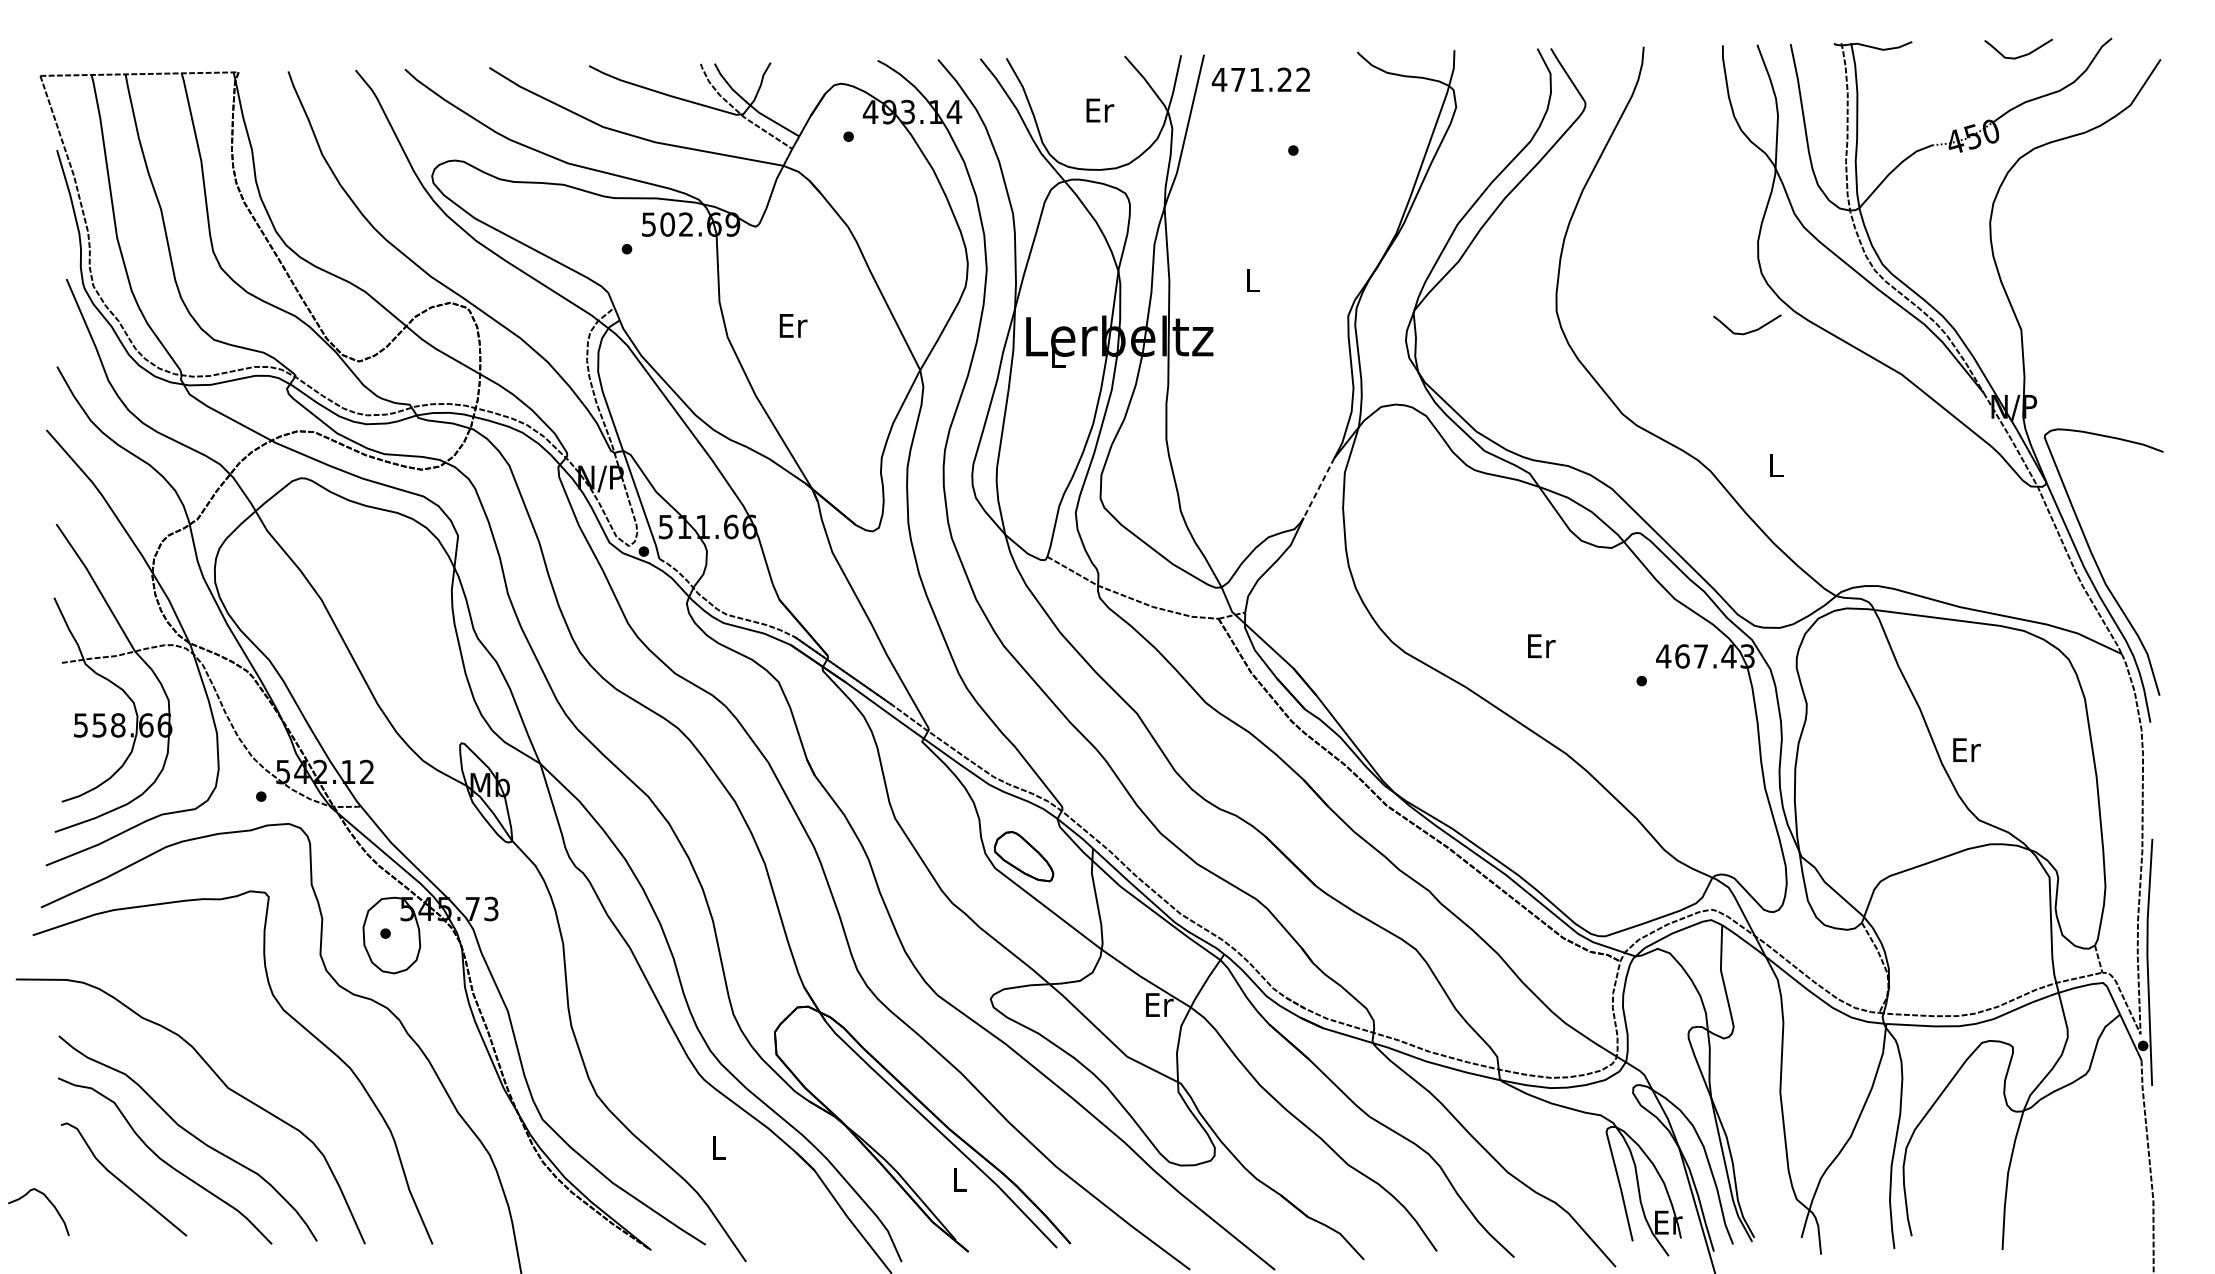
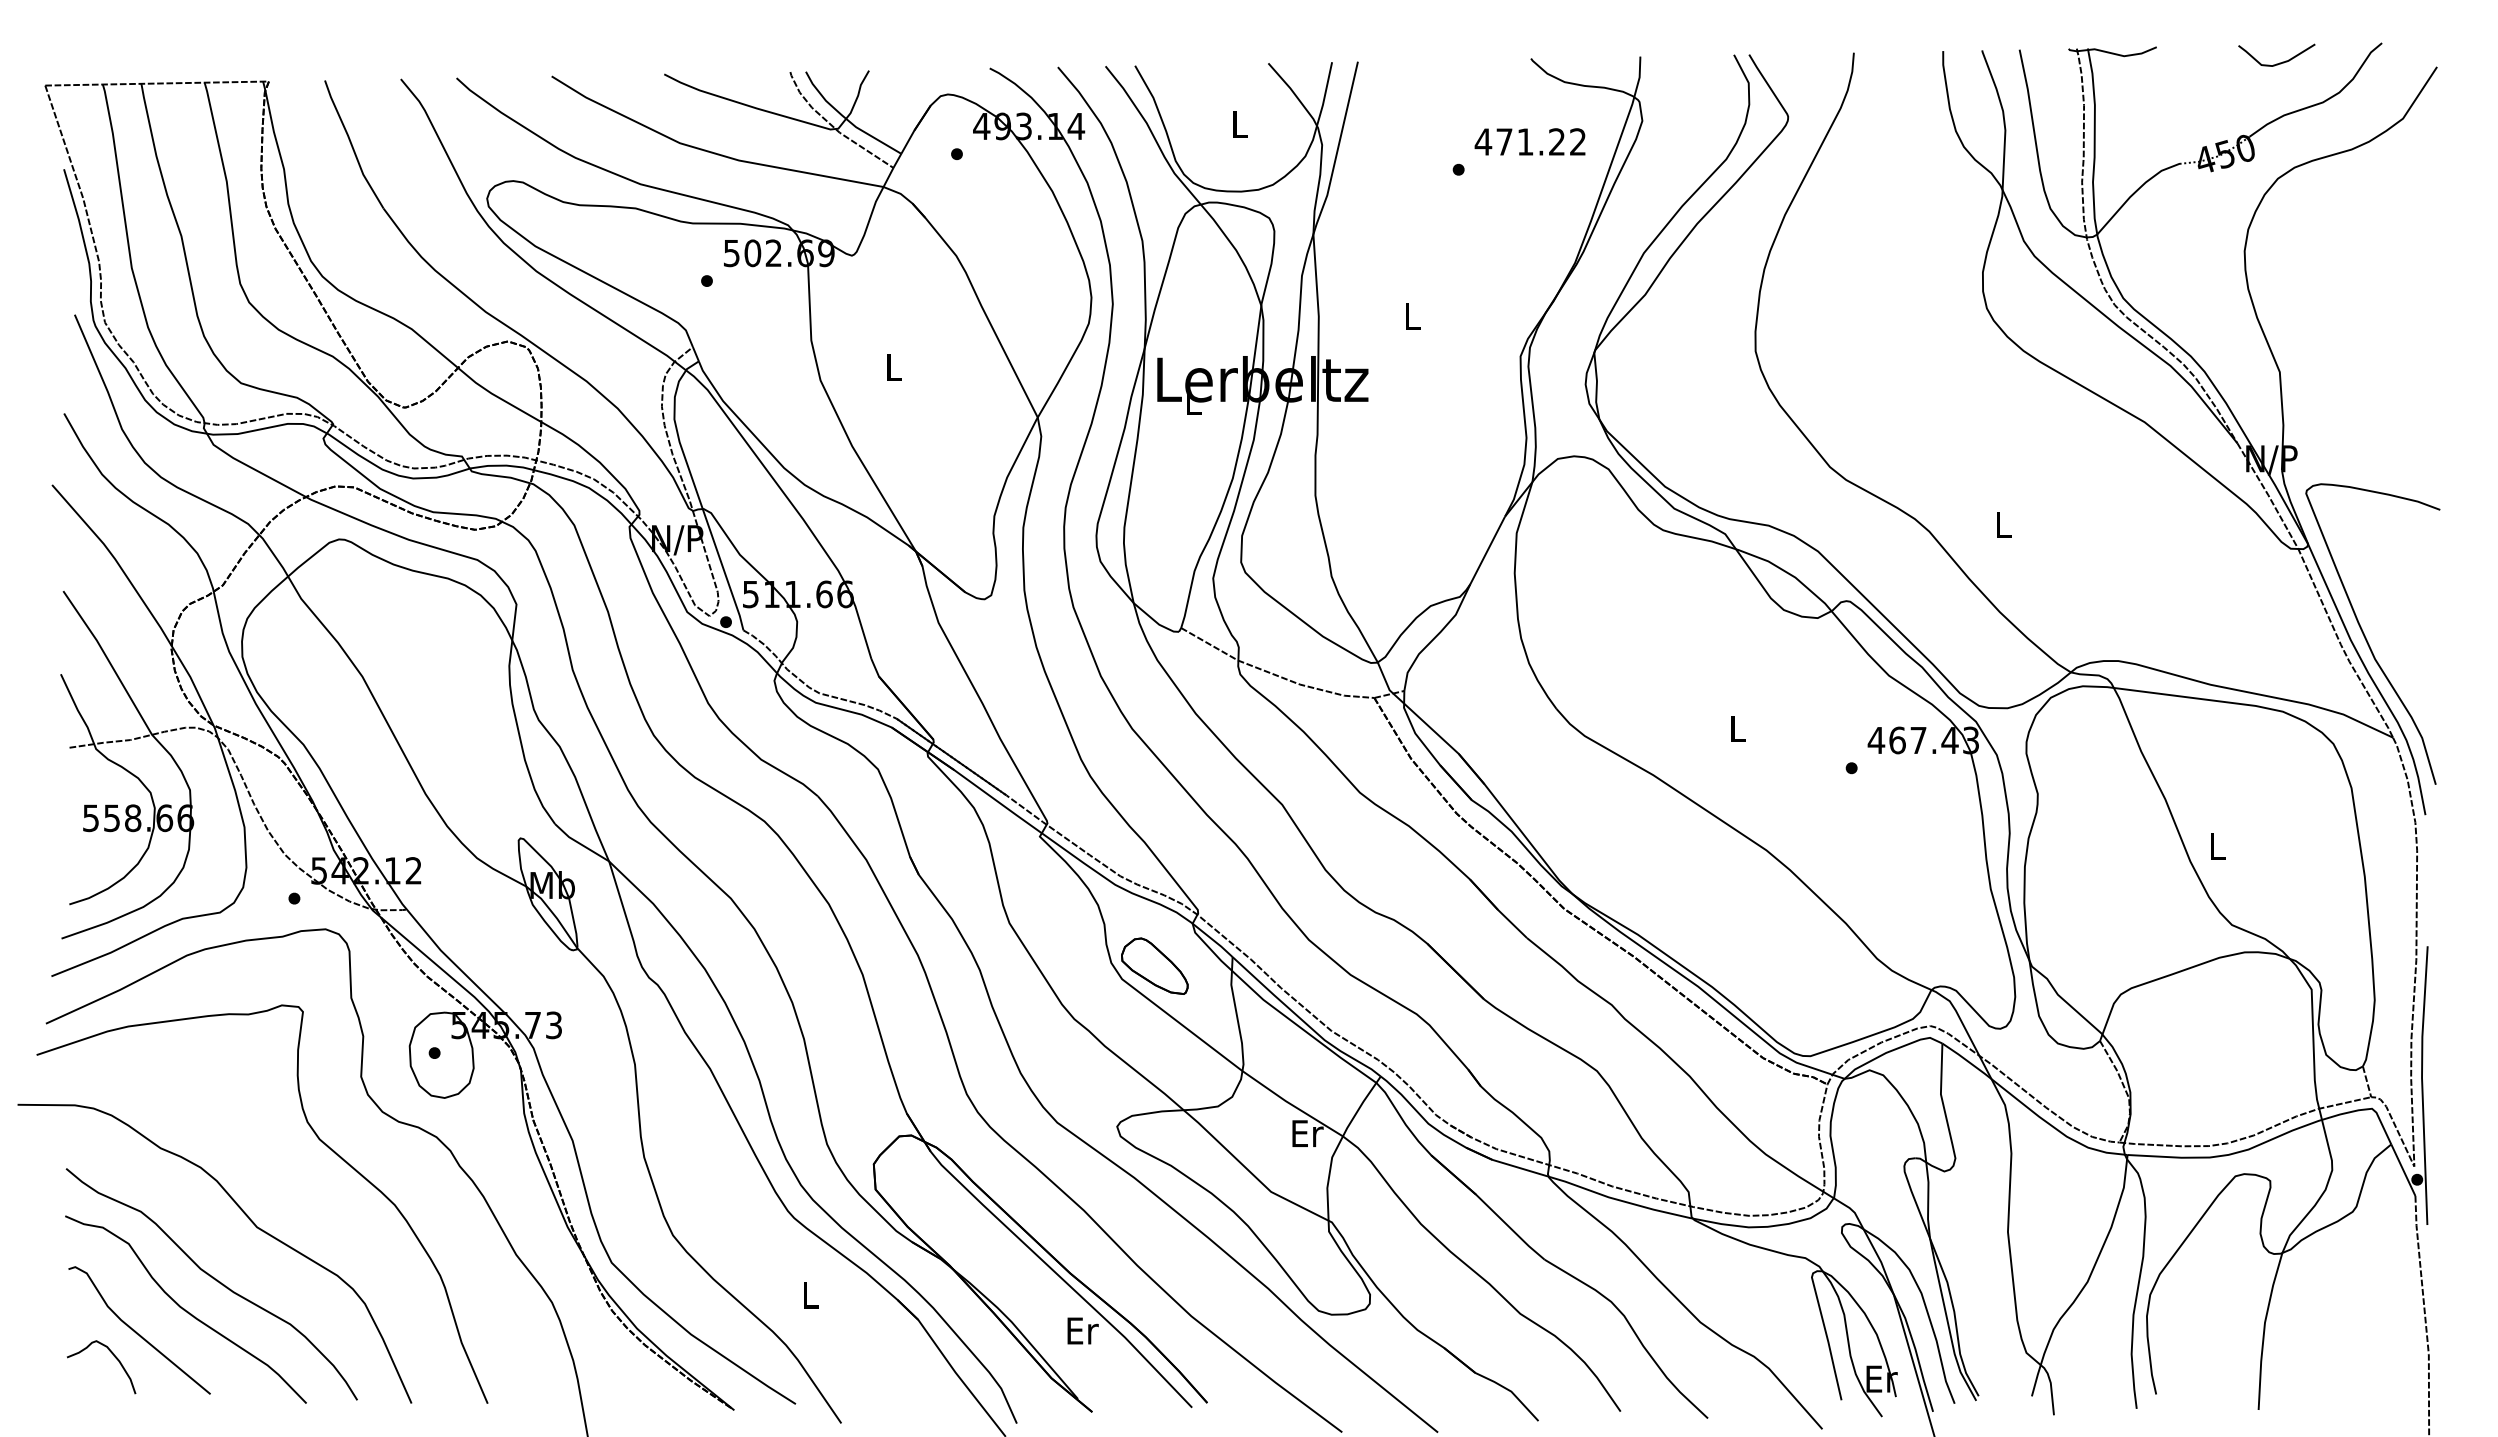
text: (1260, 79) -> (1529, 141), moved
text: (1099, 110) -> (1240, 124), Er -> L
text: (793, 325) -> (894, 367), Er -> L
curve: (1749, 331) -> (1973, 373), removed
line: (1318, 488) -> (1487, 550), dashed -> solid
text: (1541, 645) -> (1738, 728), Er -> L
text: (1966, 749) -> (2218, 845), Er -> L
text: (959, 1179) -> (1082, 1330), L -> Er
curve: (50, 1203) -> (114, 1357), moved

